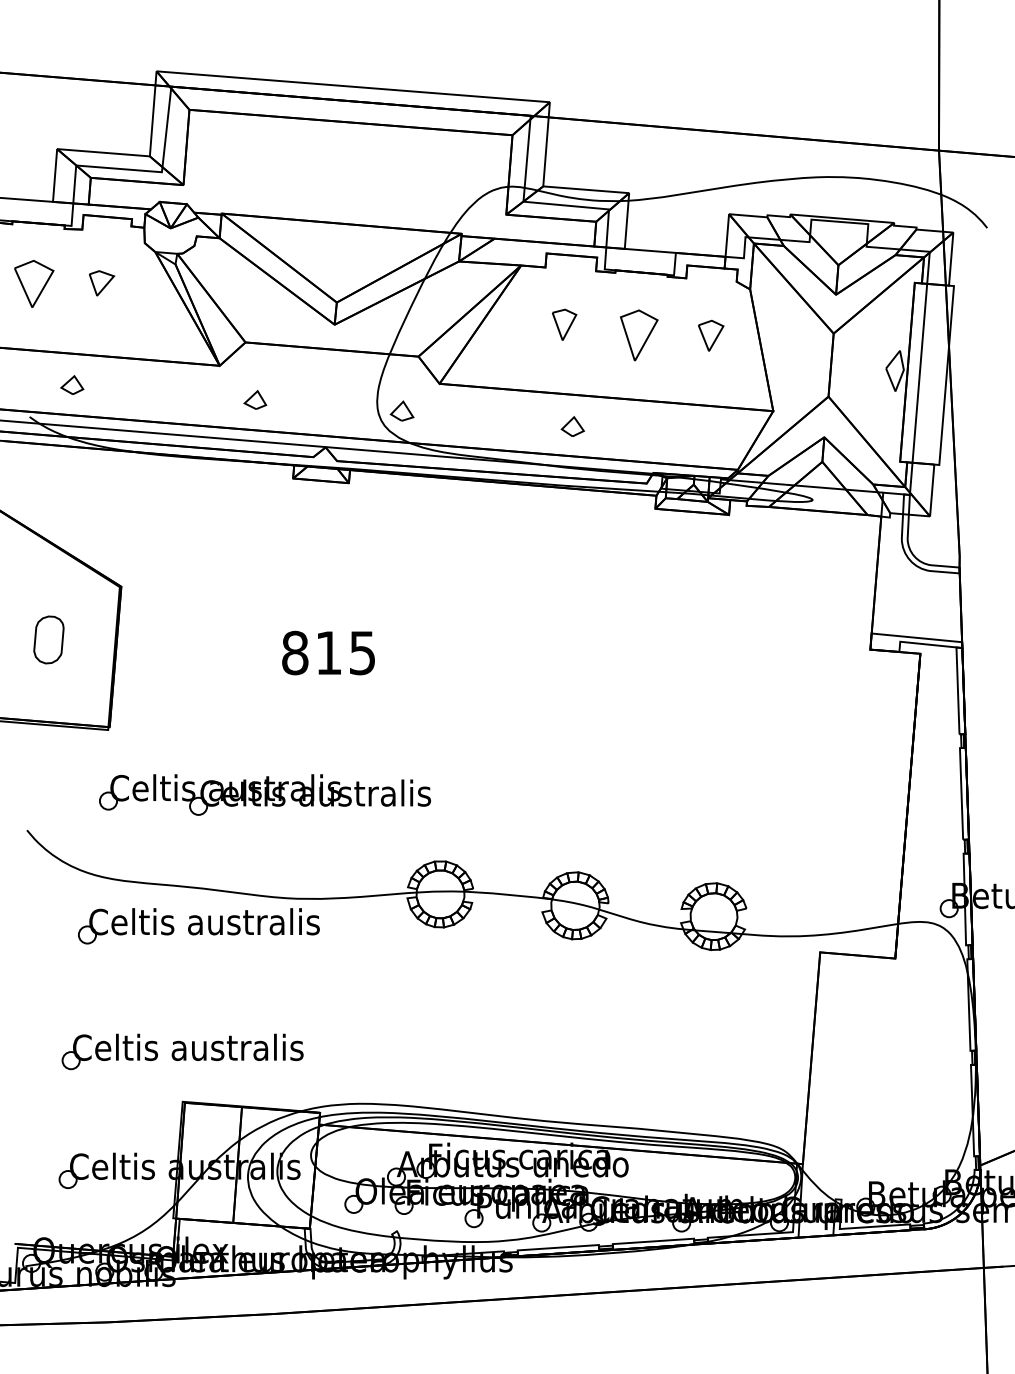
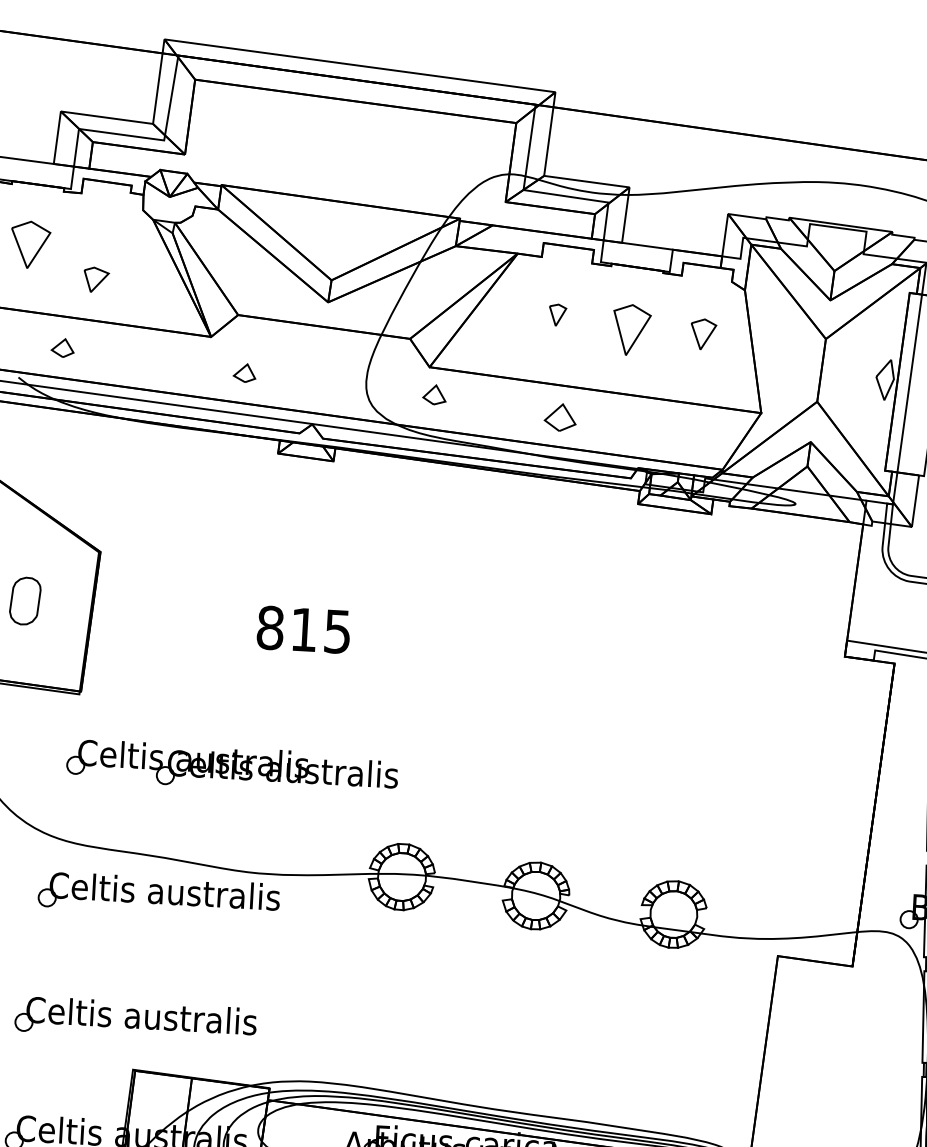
part: (102, 283) -> (96, 280), moved
part: (564, 324) -> (557, 314), size x0.7
part: (401, 410) -> (434, 394), moved
part: (572, 426) -> (559, 417), size x1.4

